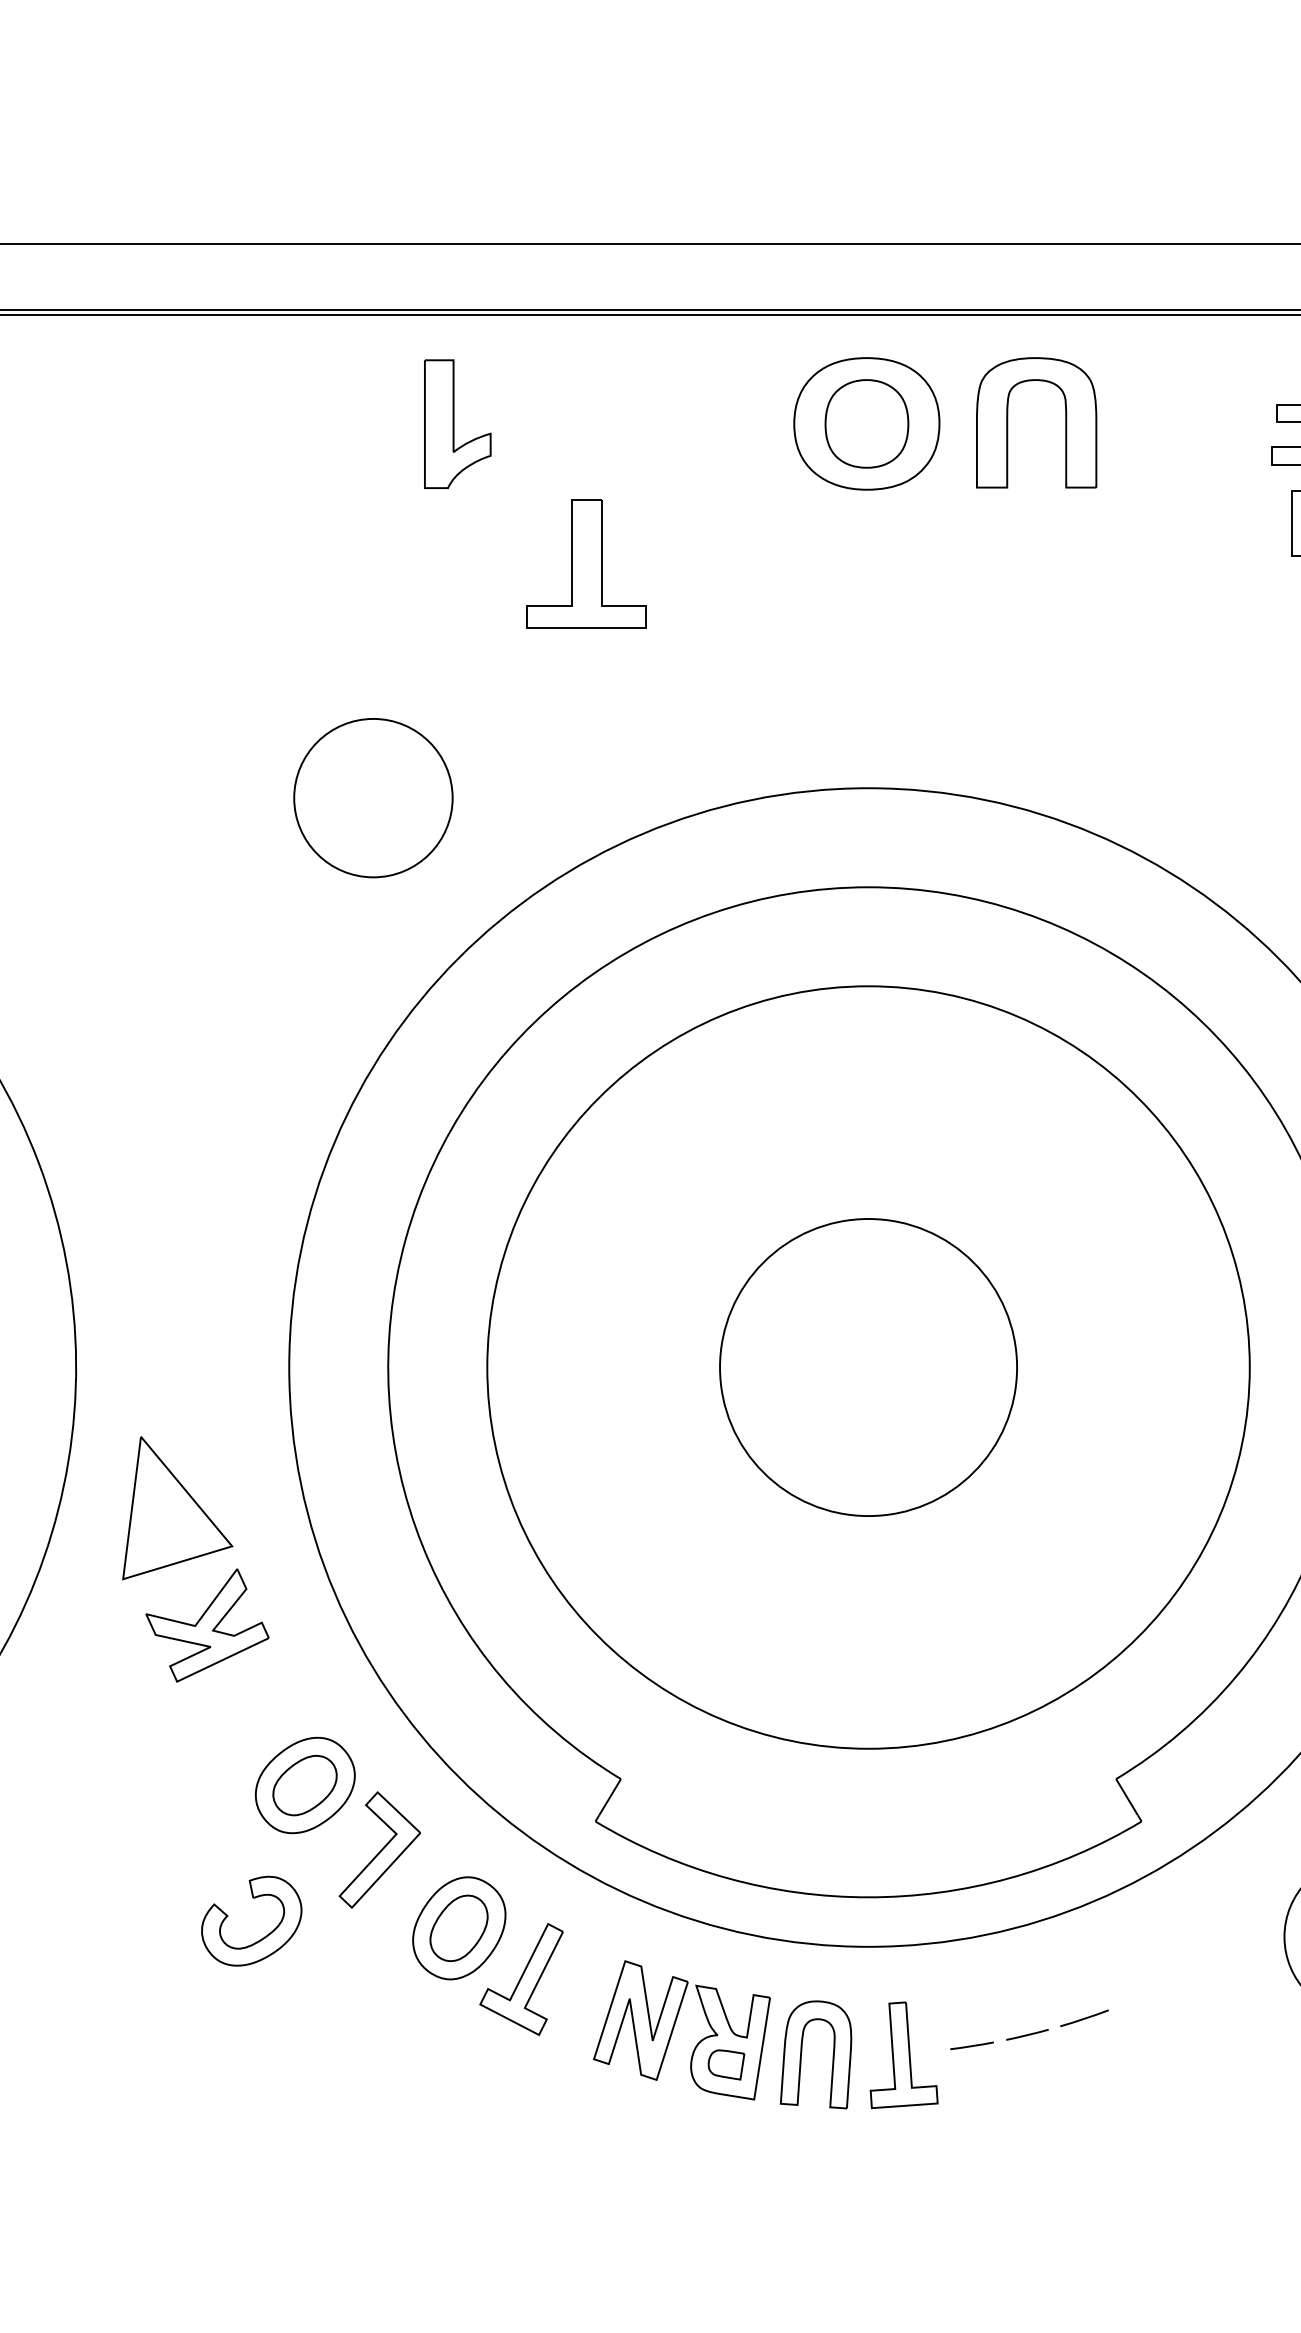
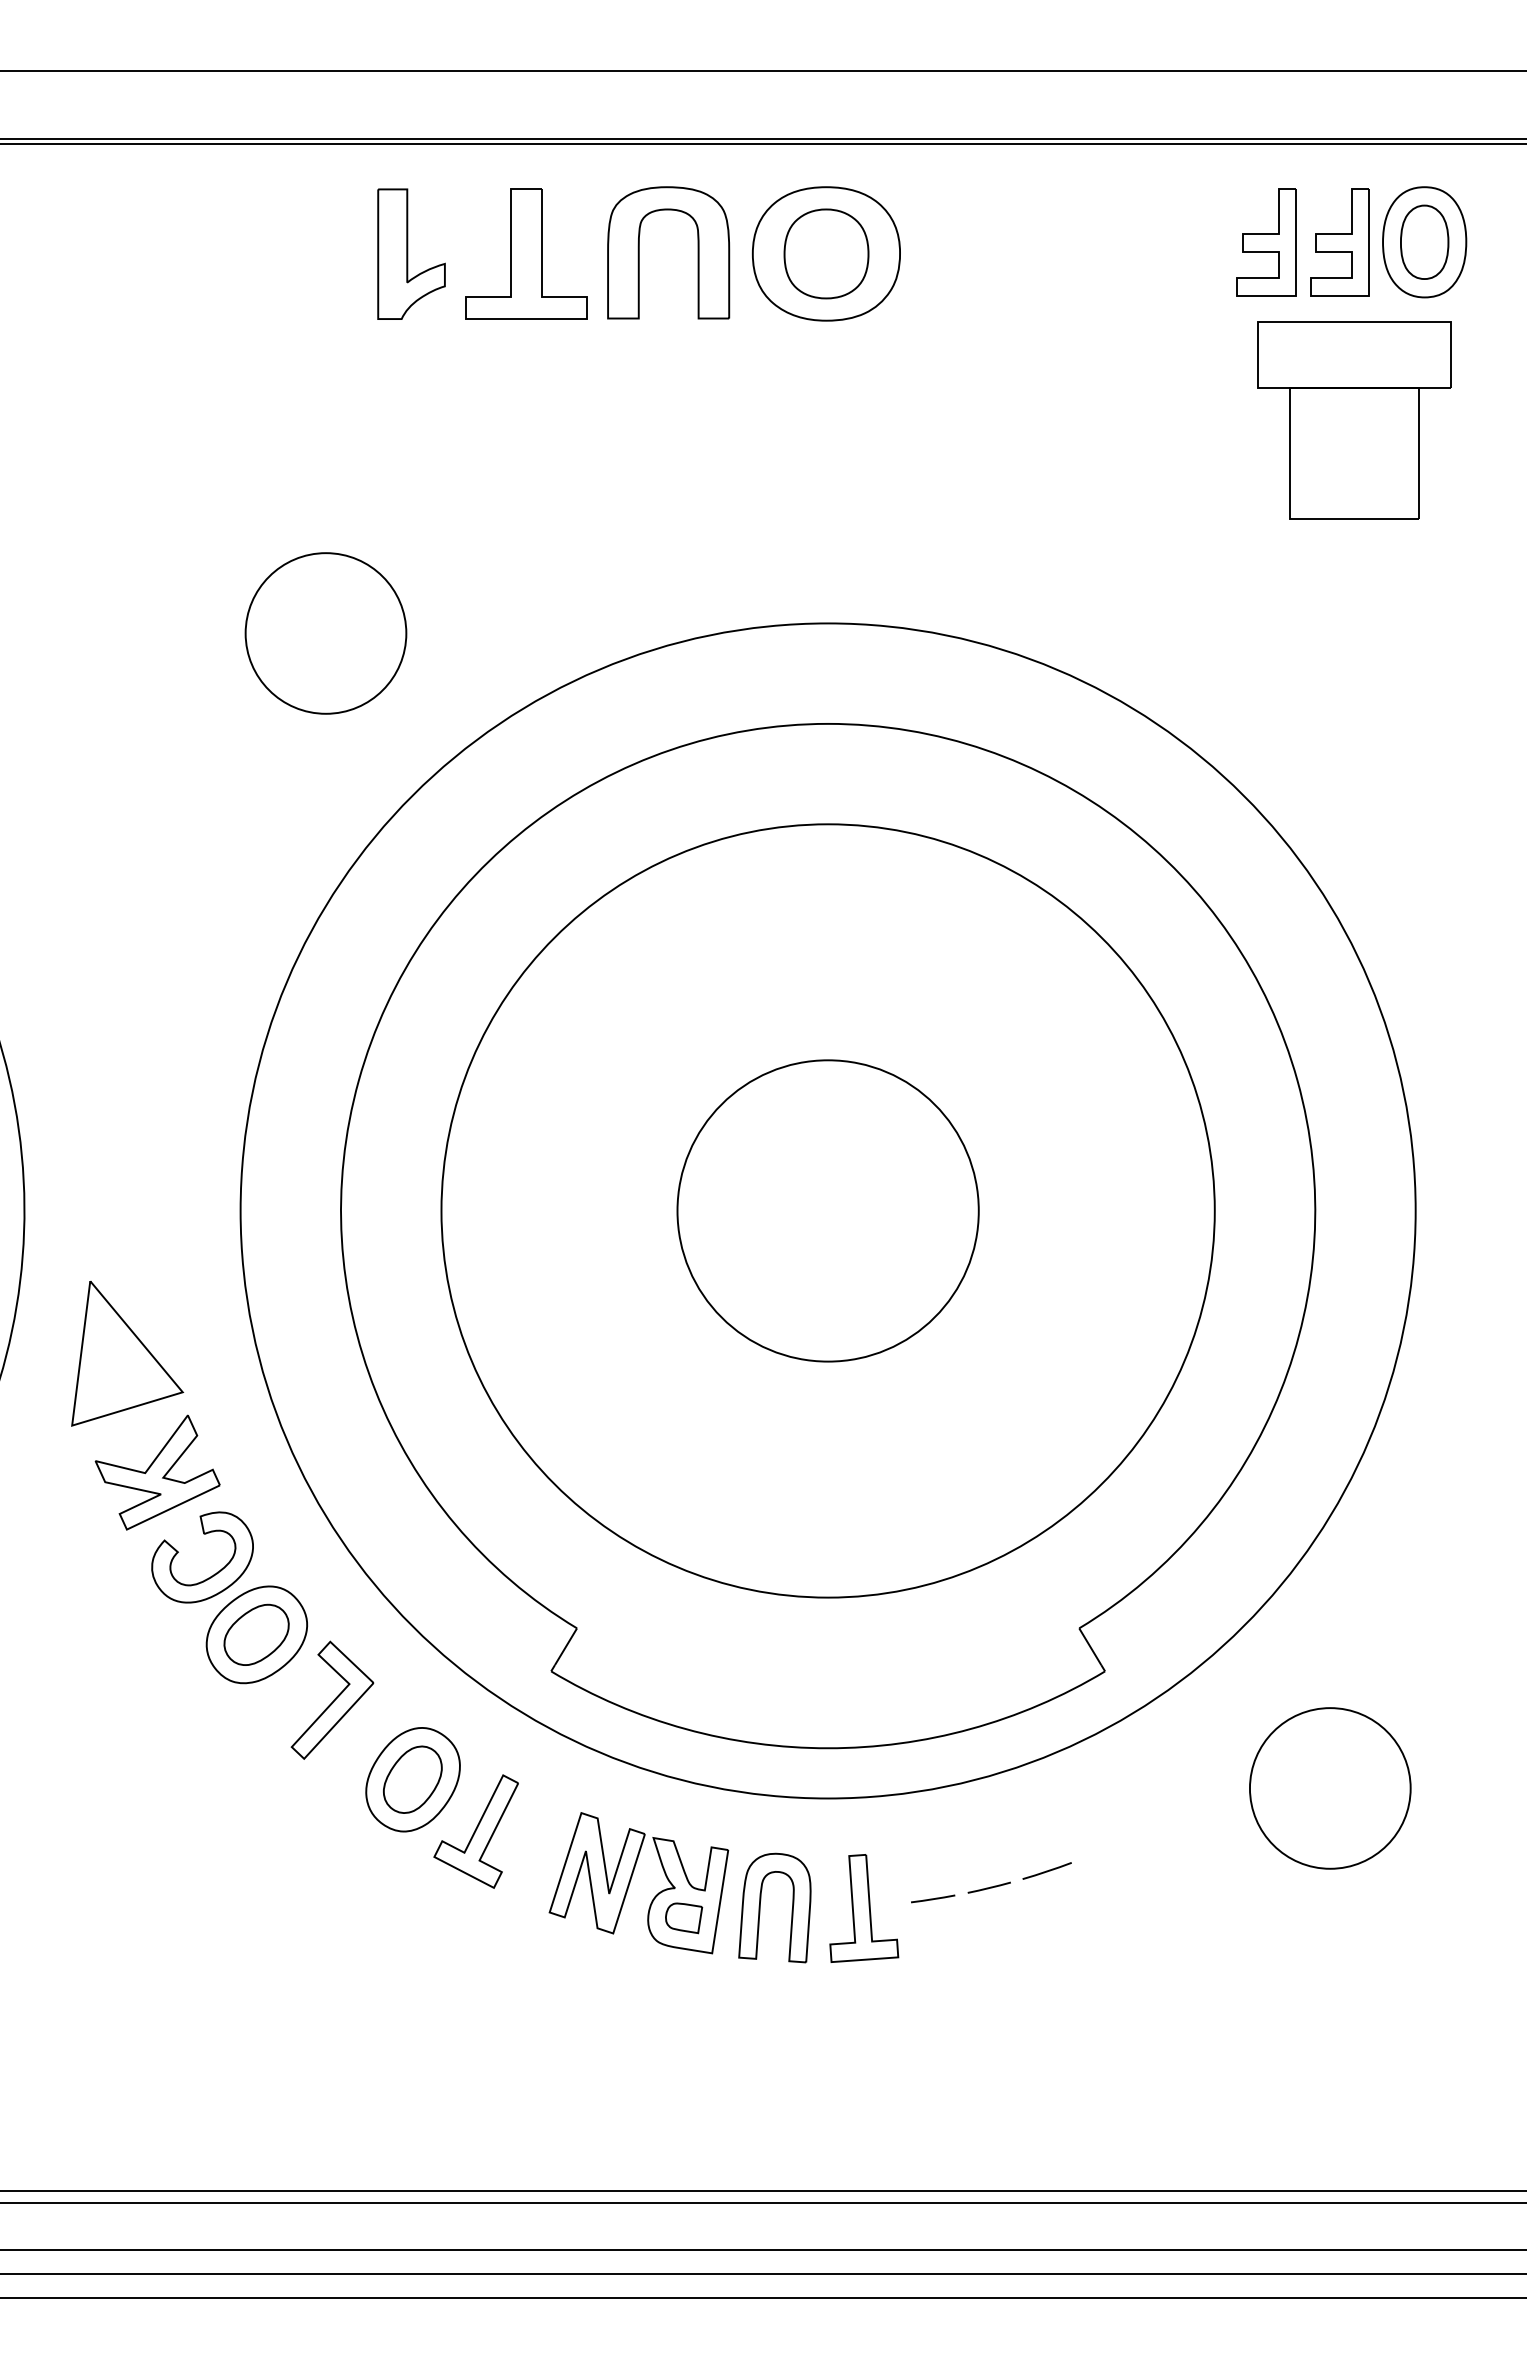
part: (1007, 422) -> (639, 252), moved
part: (586, 563) -> (526, 253), moved
part: (263, 1936) -> (214, 1573), moved

